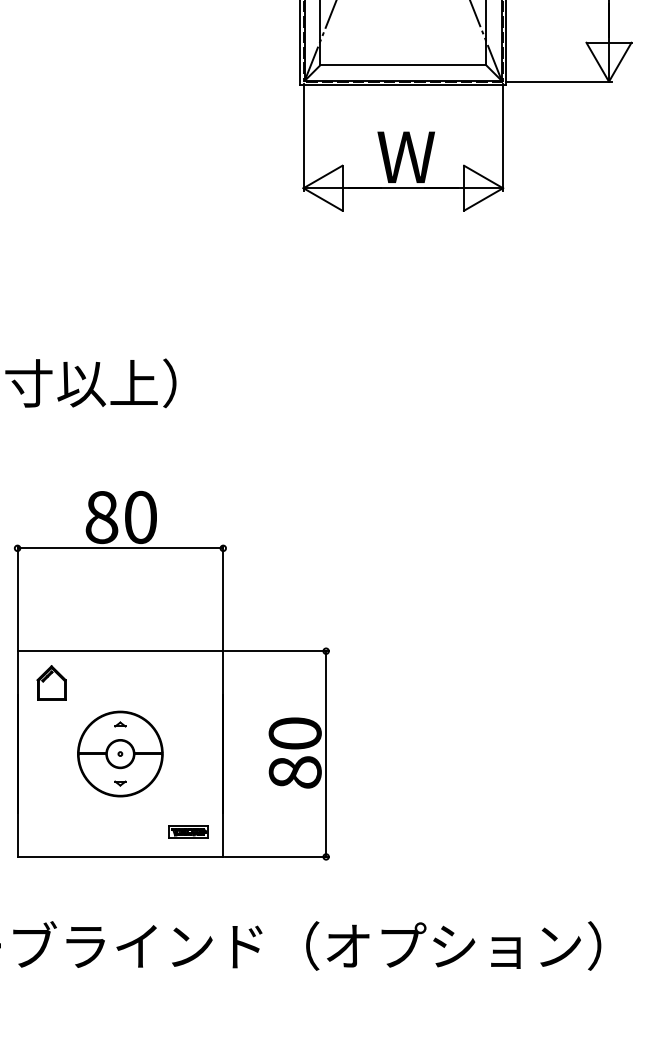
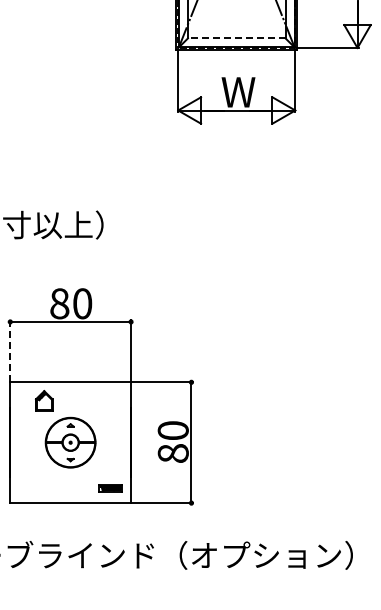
line: (402, 65) -> (236, 38), solid -> dashed
line: (17, 598) -> (10, 351), solid -> dashed
part: (50, 682) -> (43, 400), moved

